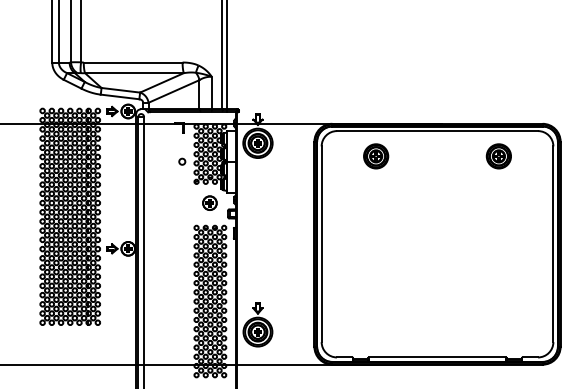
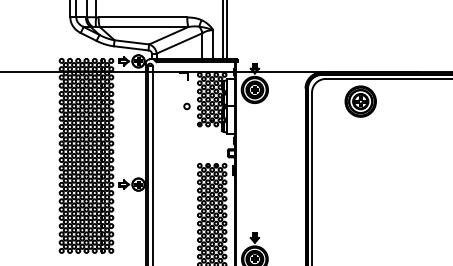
part: (376, 156) -> (361, 101), size x1.4
part: (209, 202) -> (211, 143), removed

